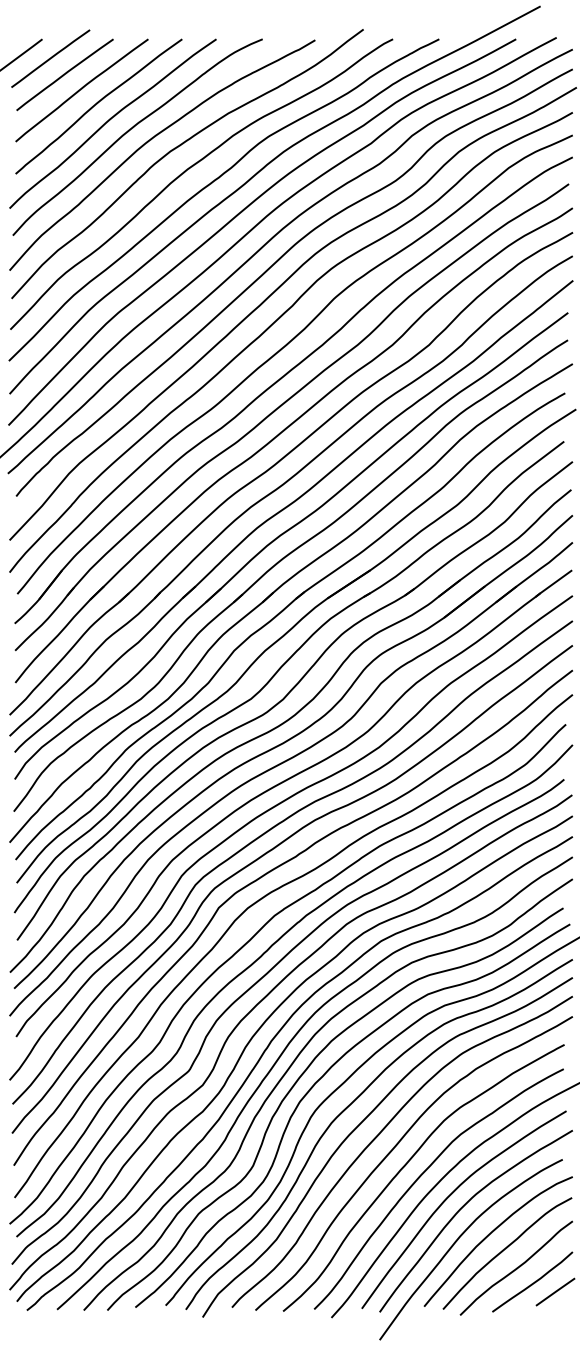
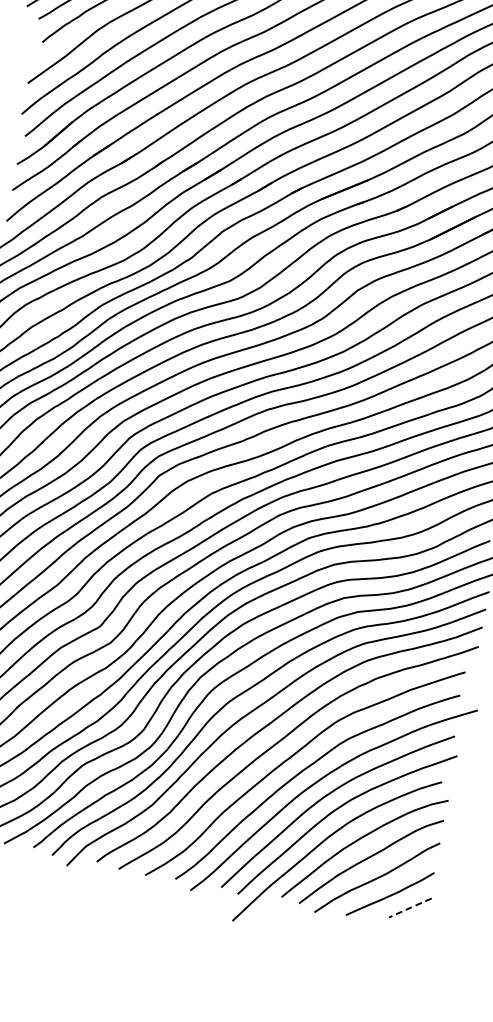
line: (555, 1291) -> (410, 907), solid -> dashed

